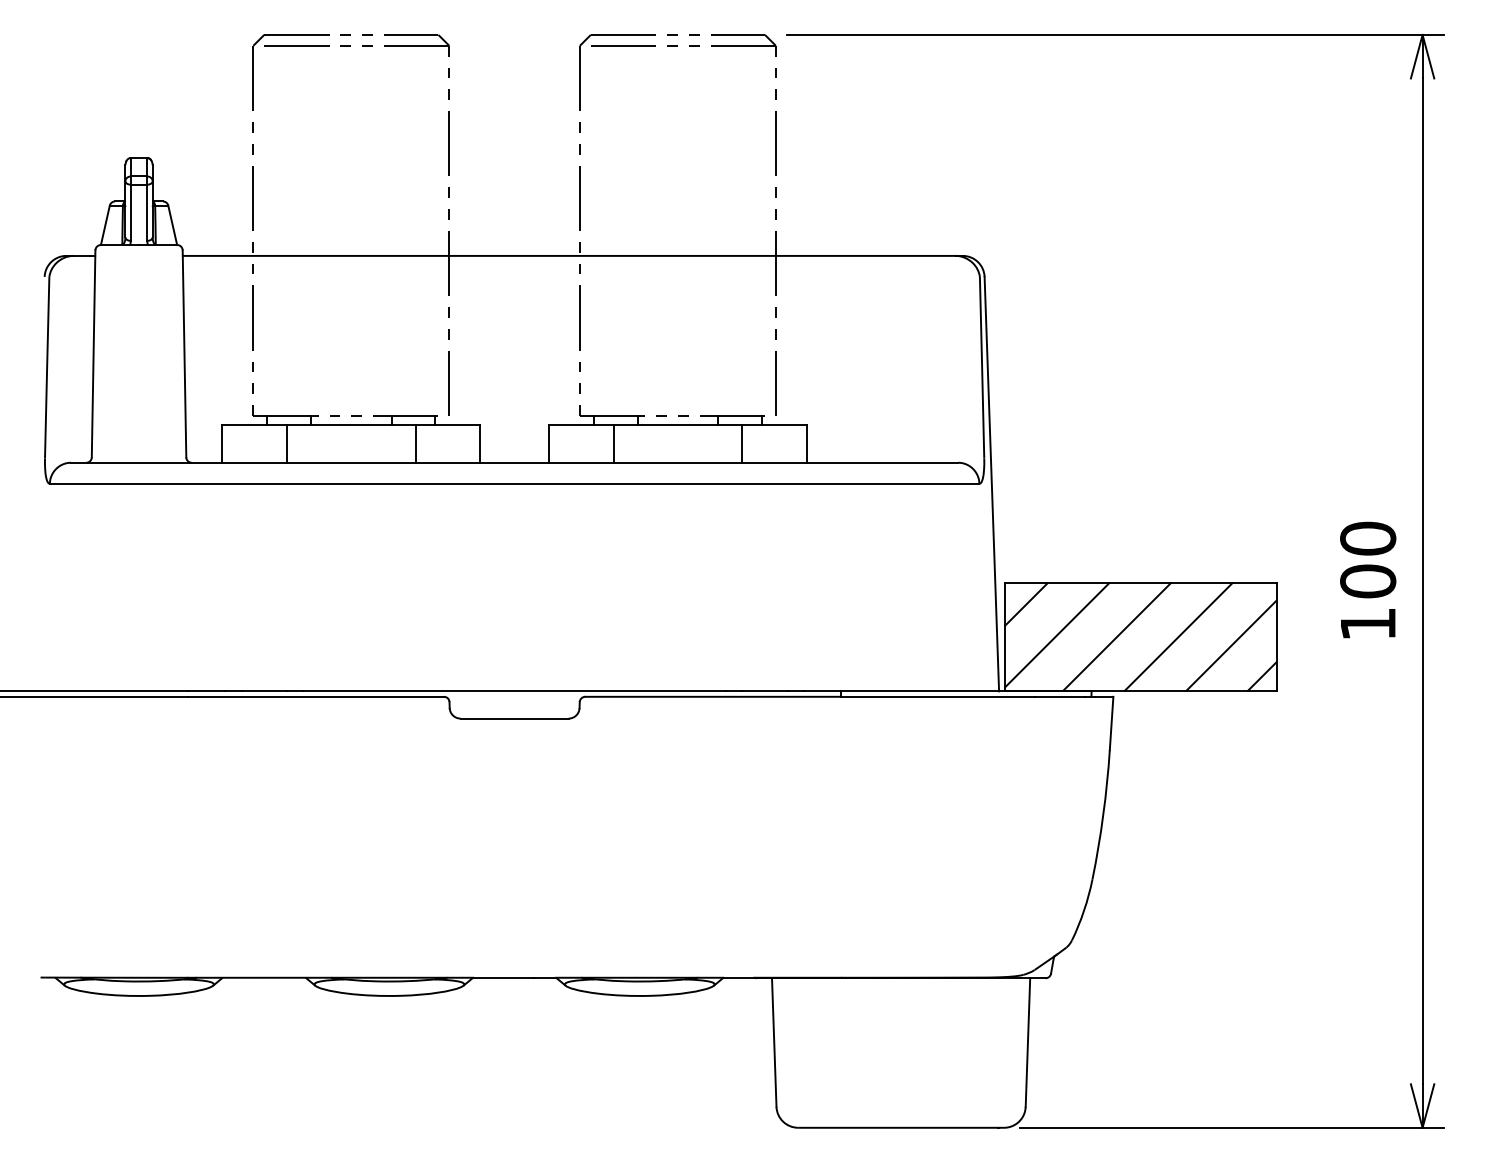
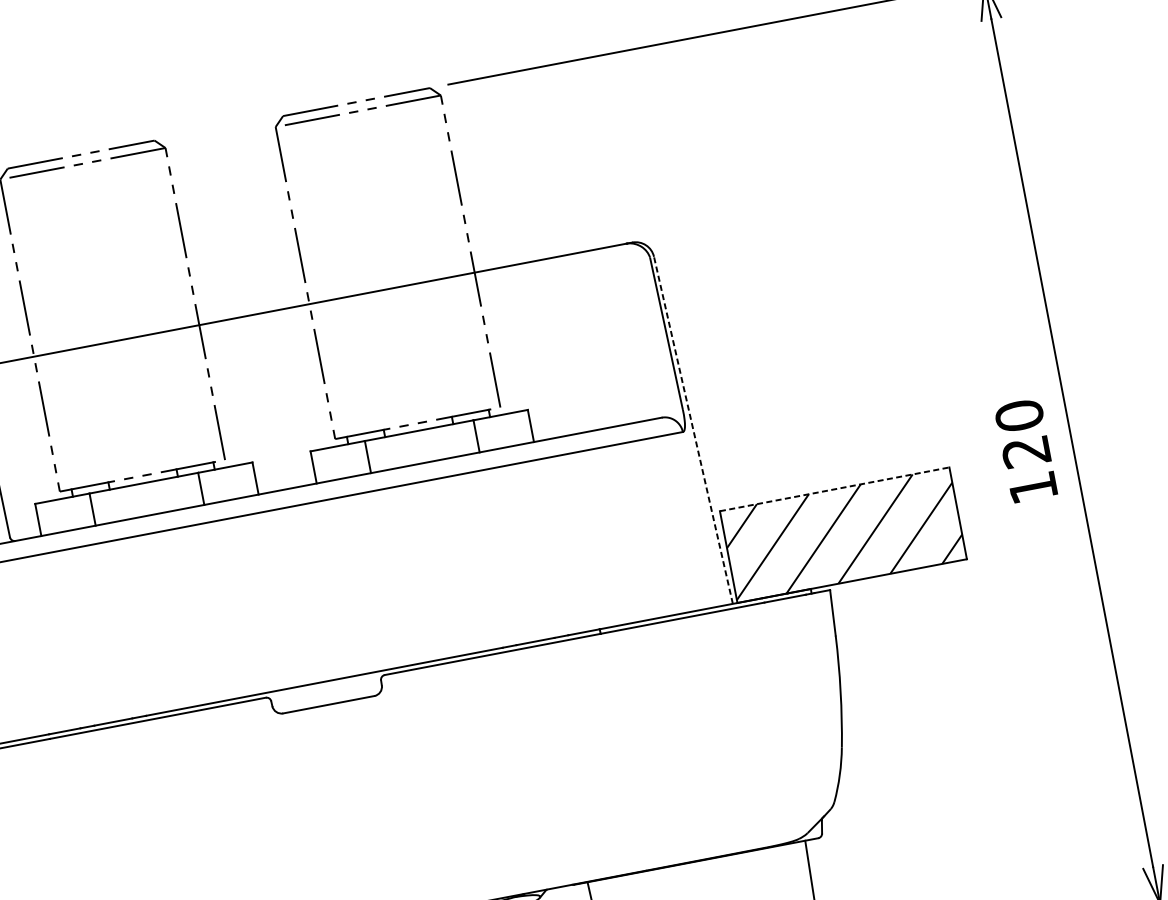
line: (991, 483) -> (693, 429), solid -> dashed
text: (1368, 581) -> (1026, 451), 100 -> 120
line: (1141, 582) -> (835, 489), solid -> dashed

